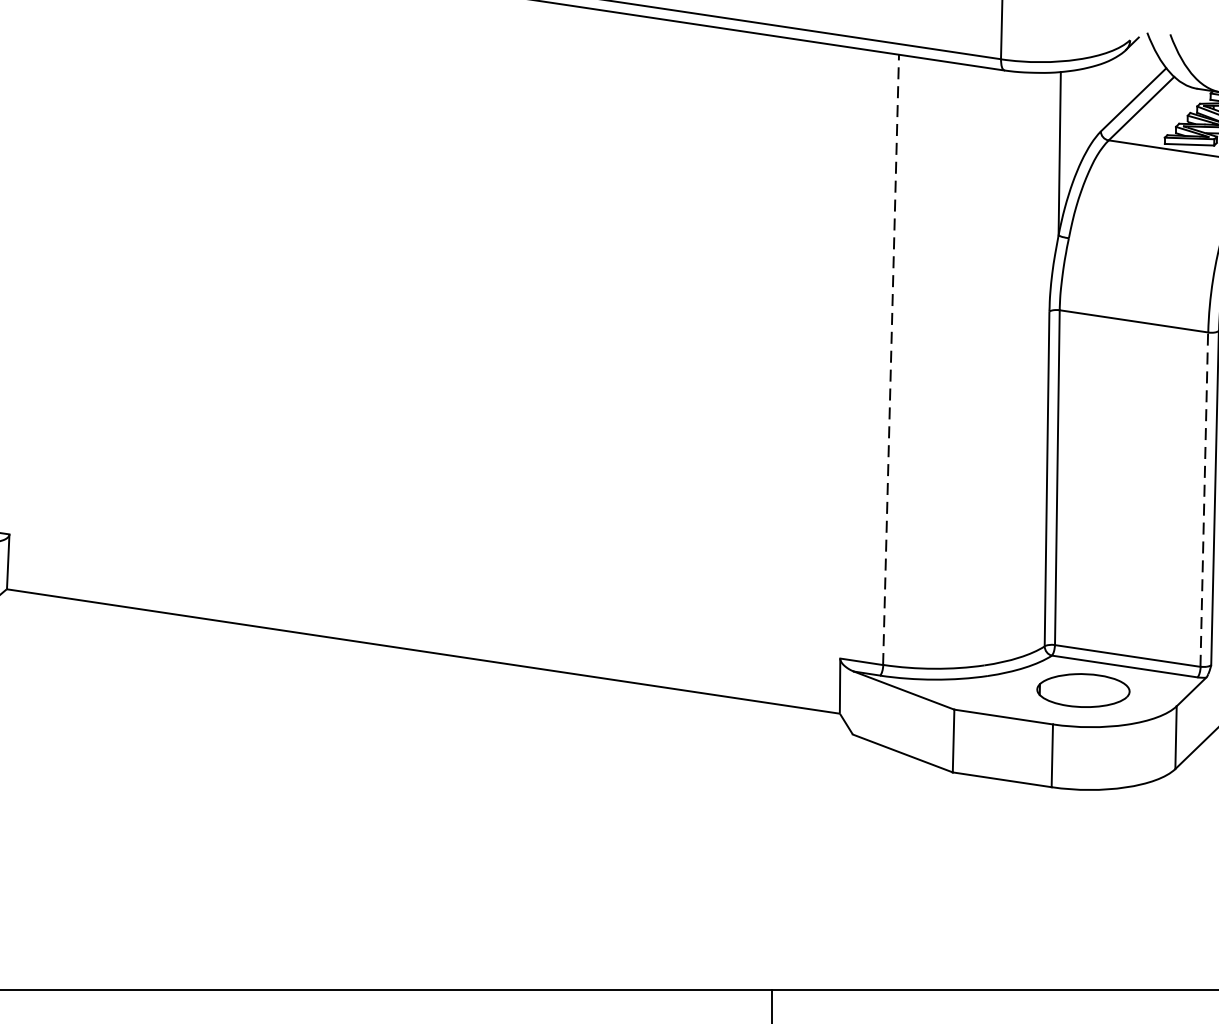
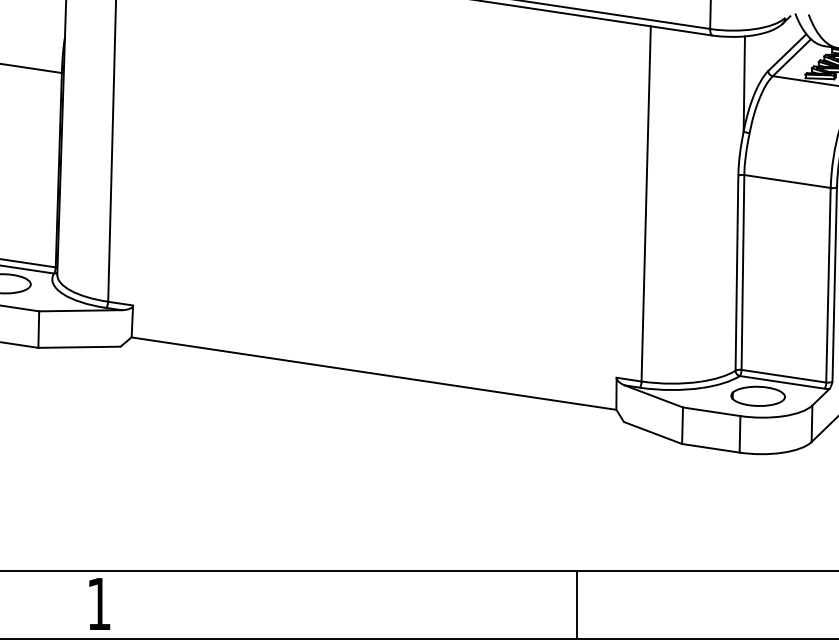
line: (891, 359) -> (646, 203), dashed -> solid
line: (1204, 498) -> (828, 284), dashed -> solid

